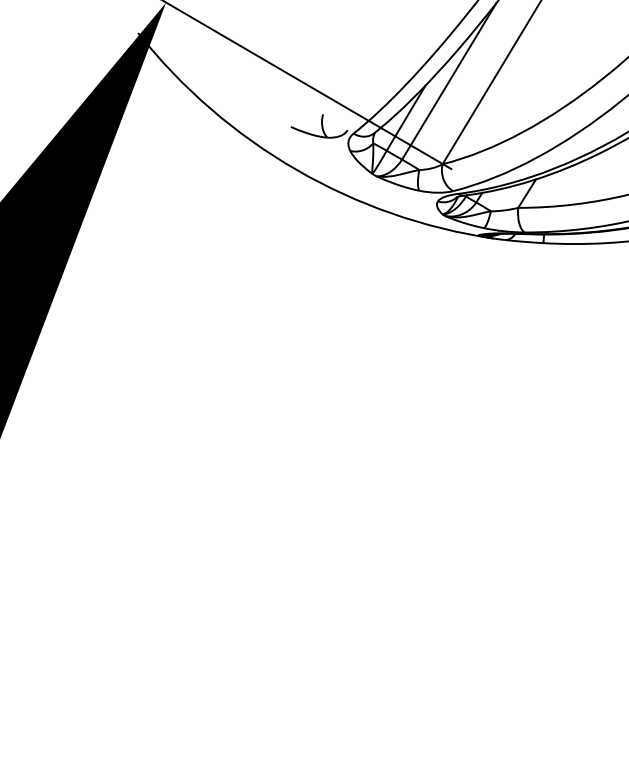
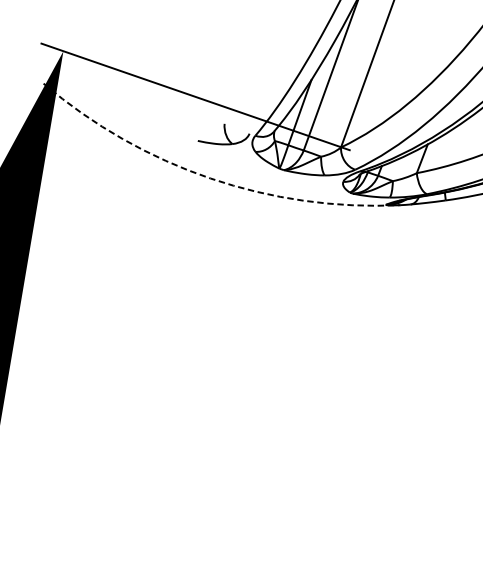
arc: (296, 169) -> (210, 178), solid -> dashed

